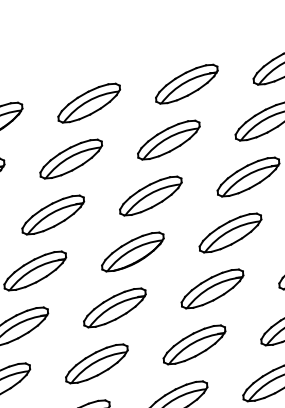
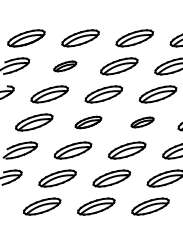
part: (71, 159) -> (65, 66), size x0.6
part: (230, 233) -> (142, 122), size x0.6
part: (132, 252) -> (88, 122), size x0.7

